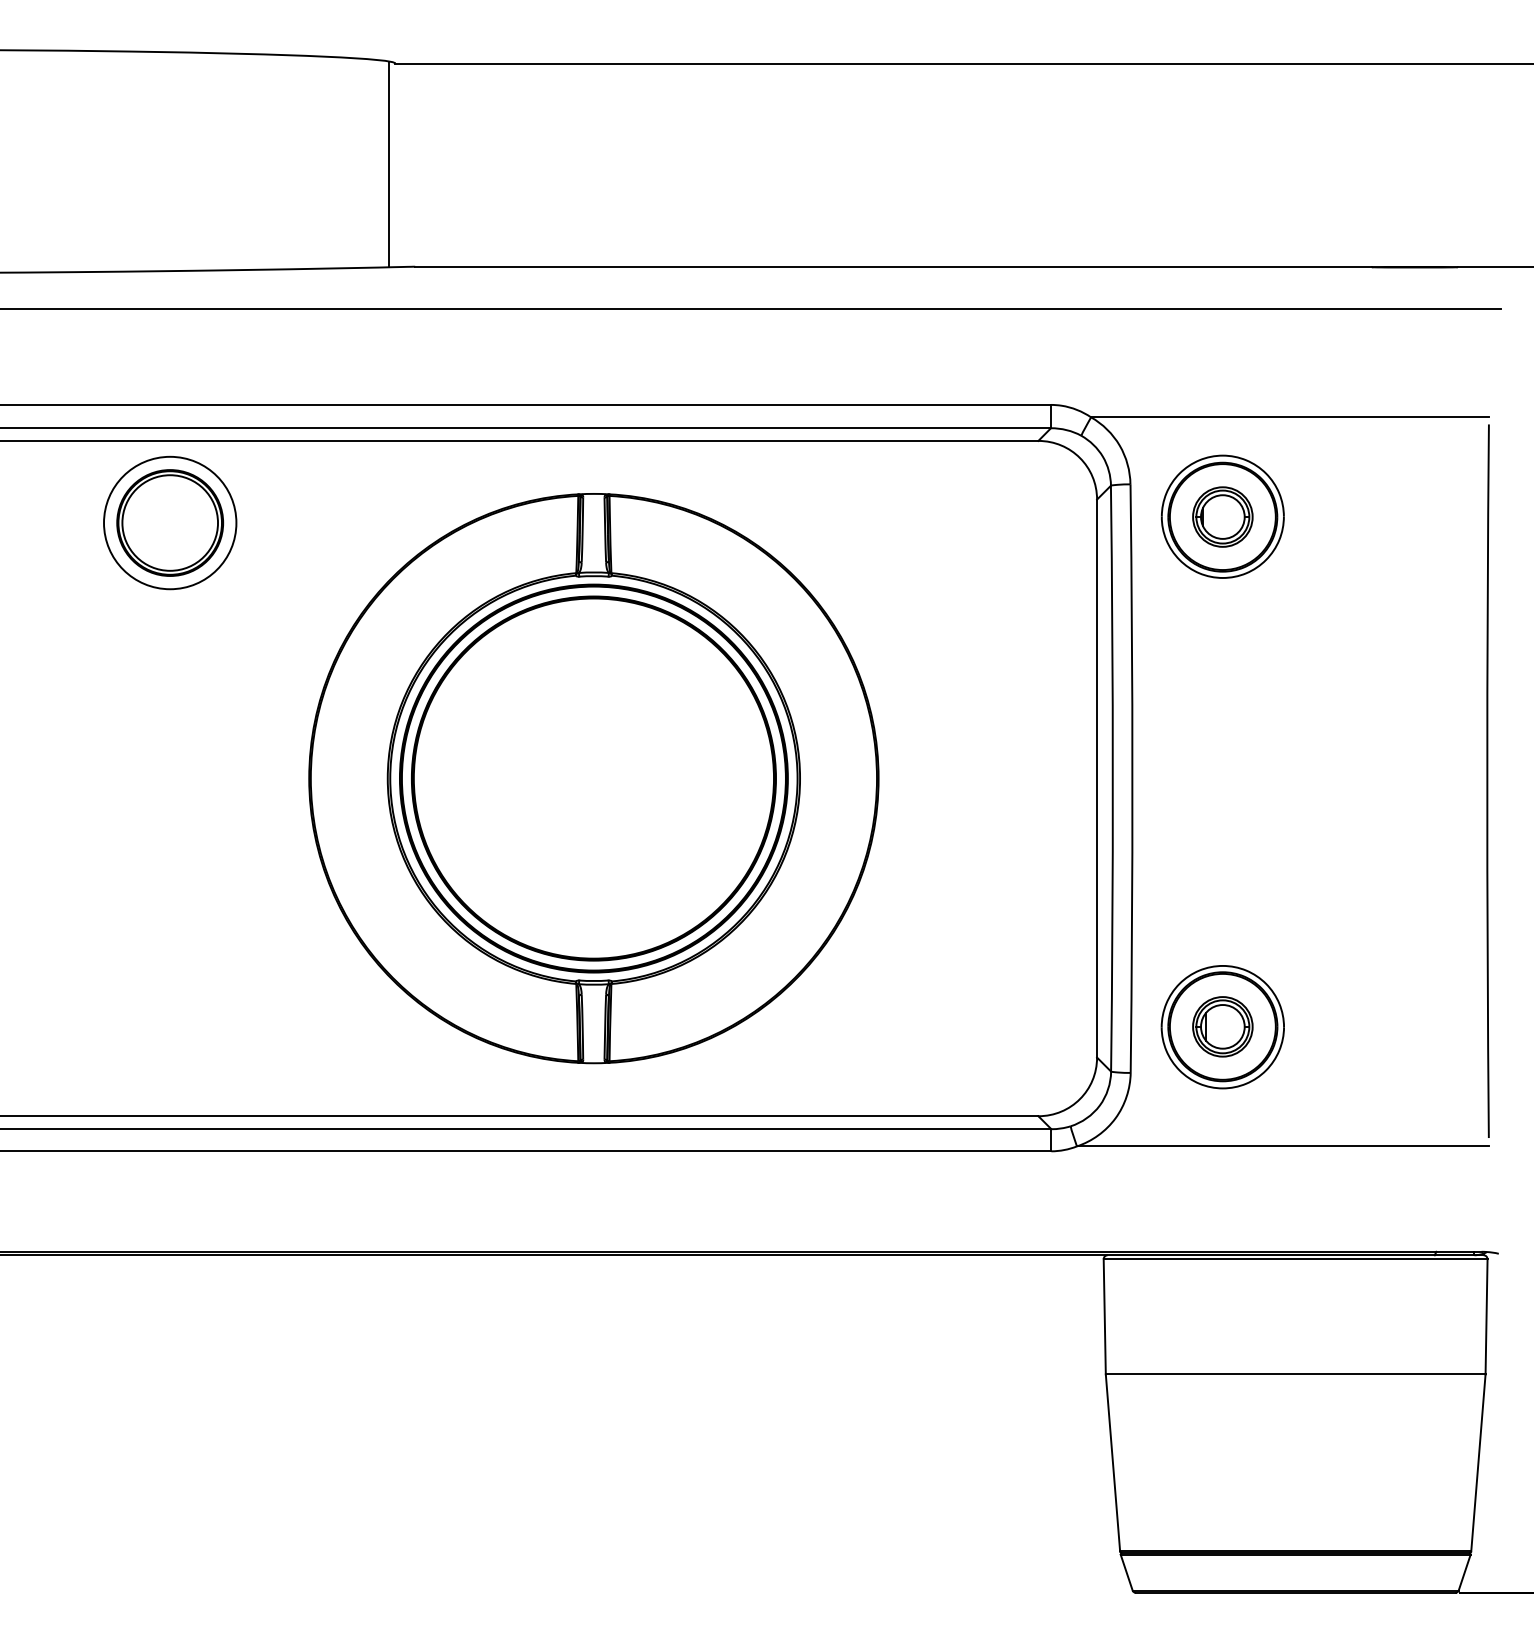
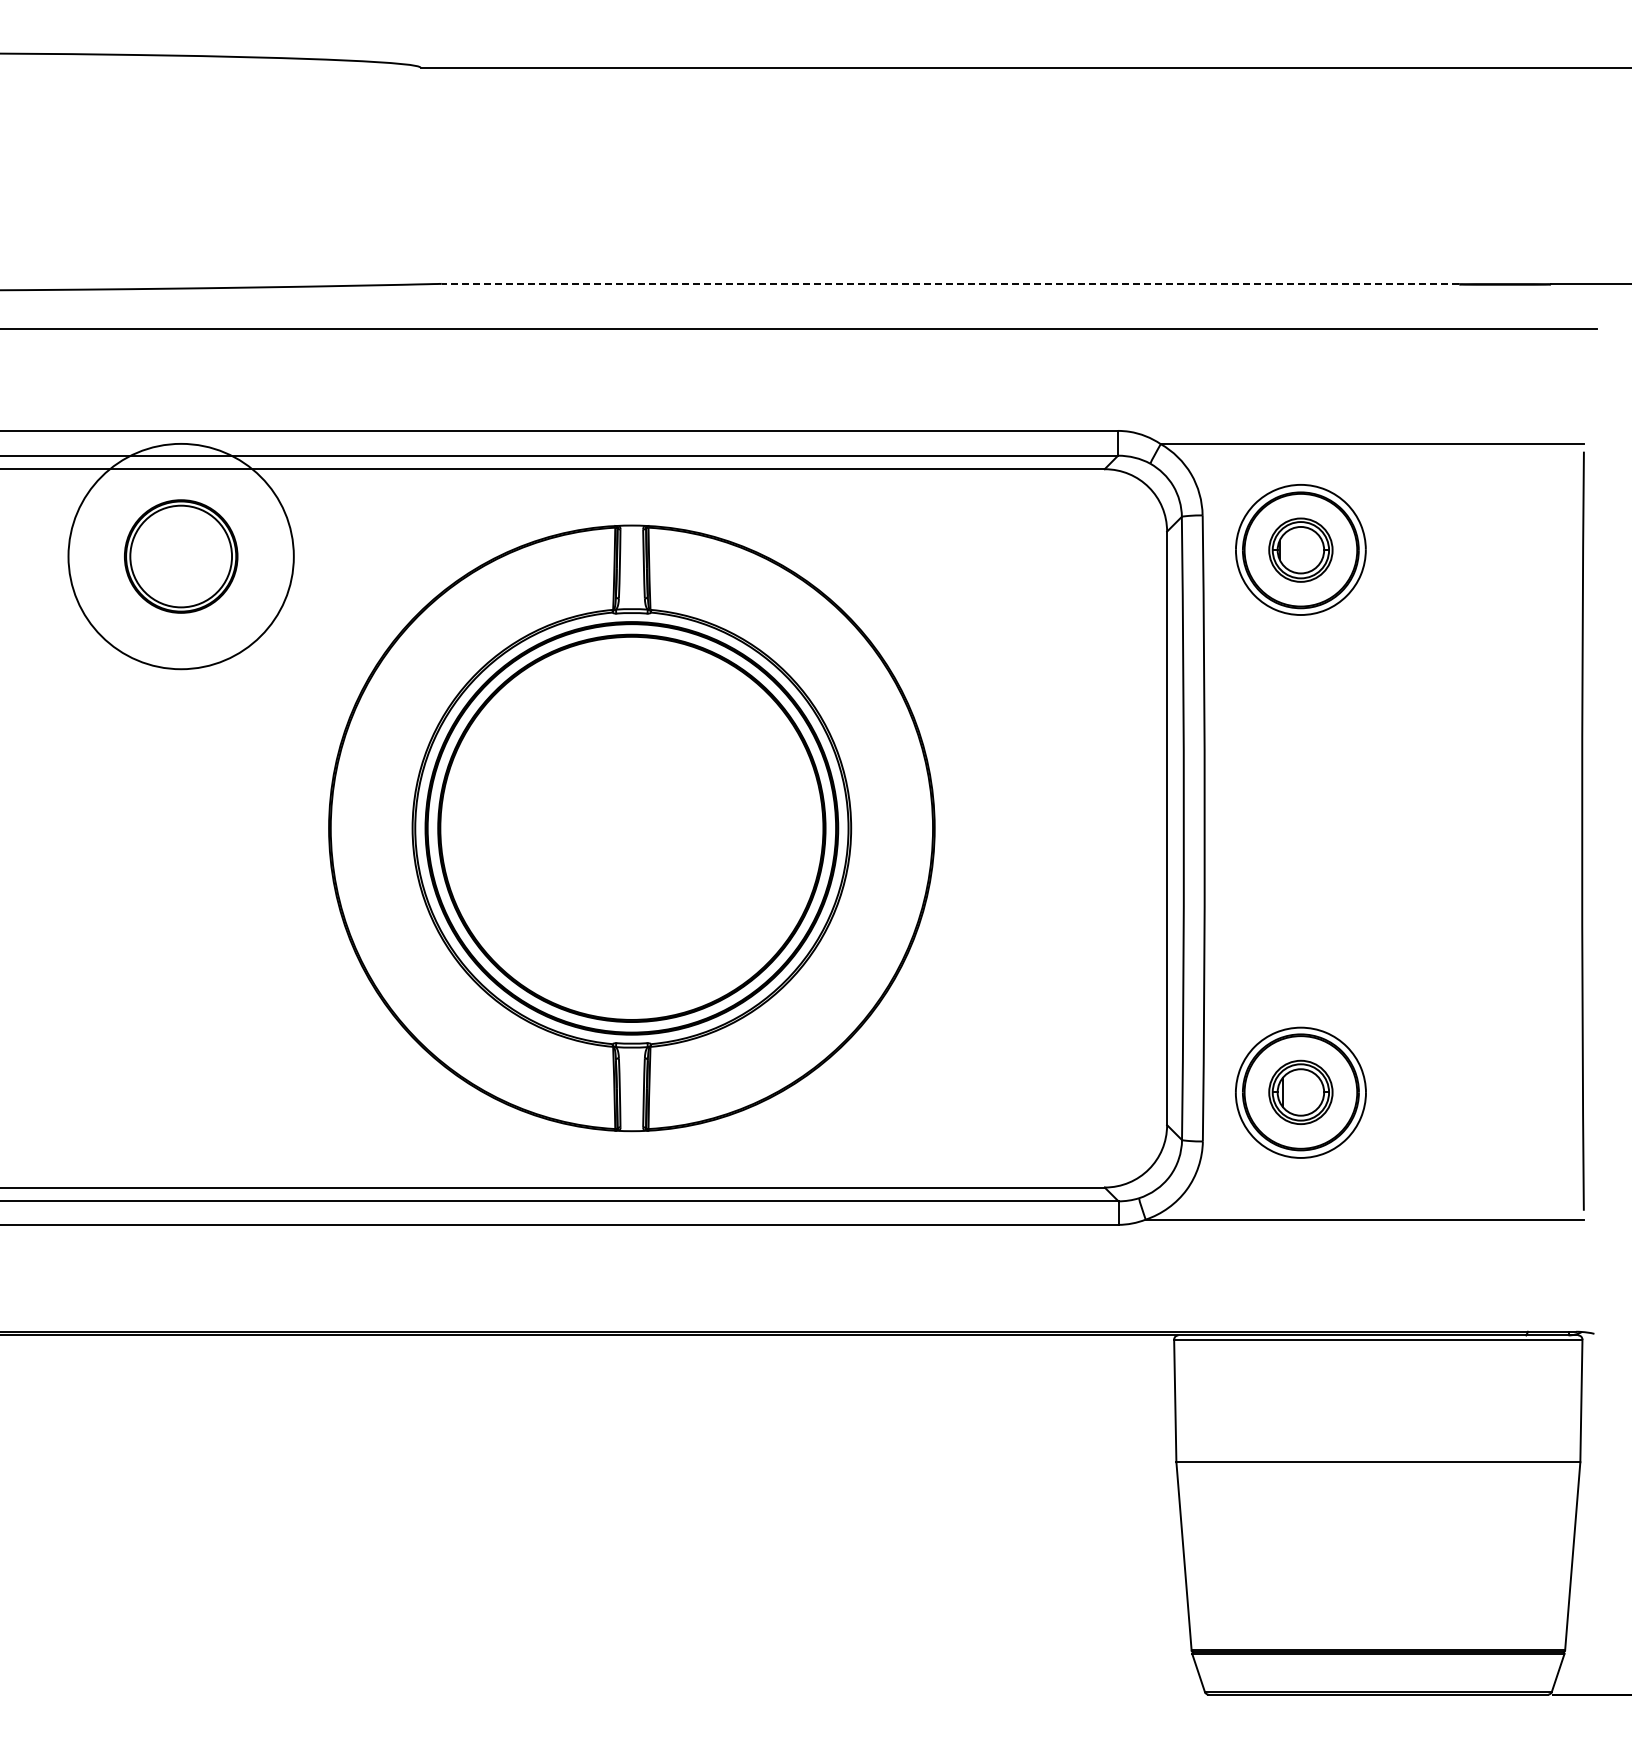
line: (388, 164) -> (413, 175), removed
line: (893, 266) -> (950, 283), solid -> dashed
circle: (169, 522) -> (180, 556), size x1.6

